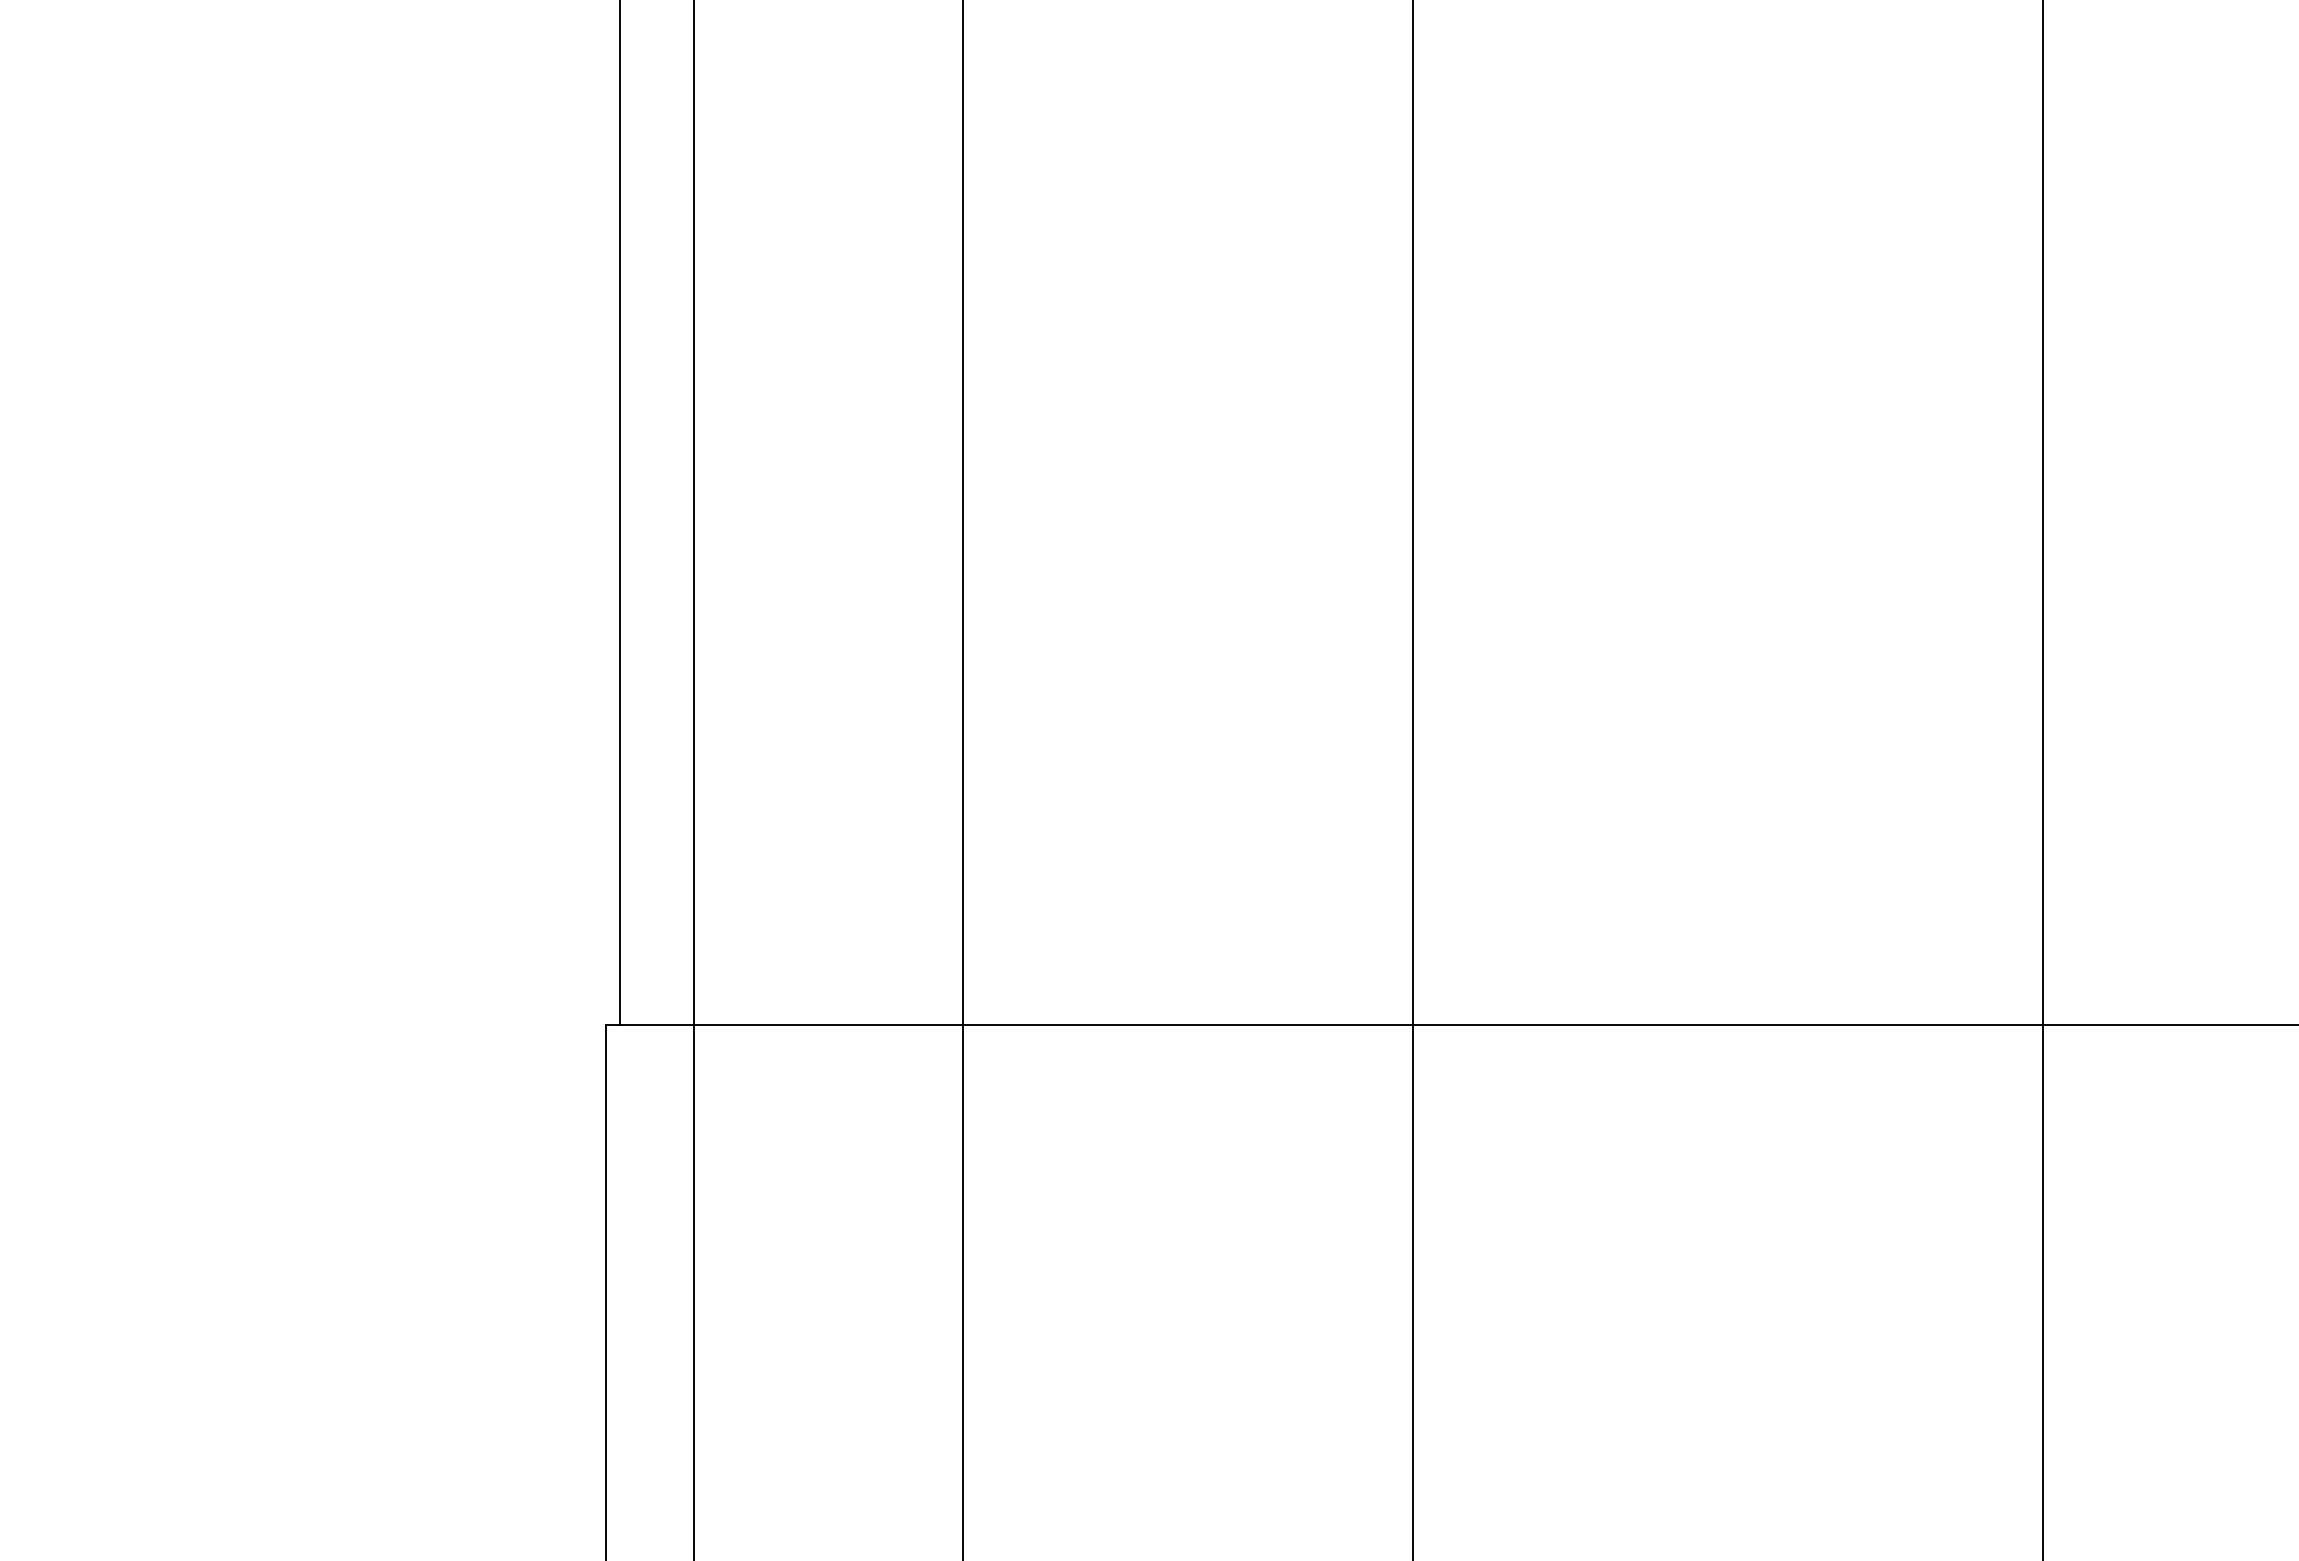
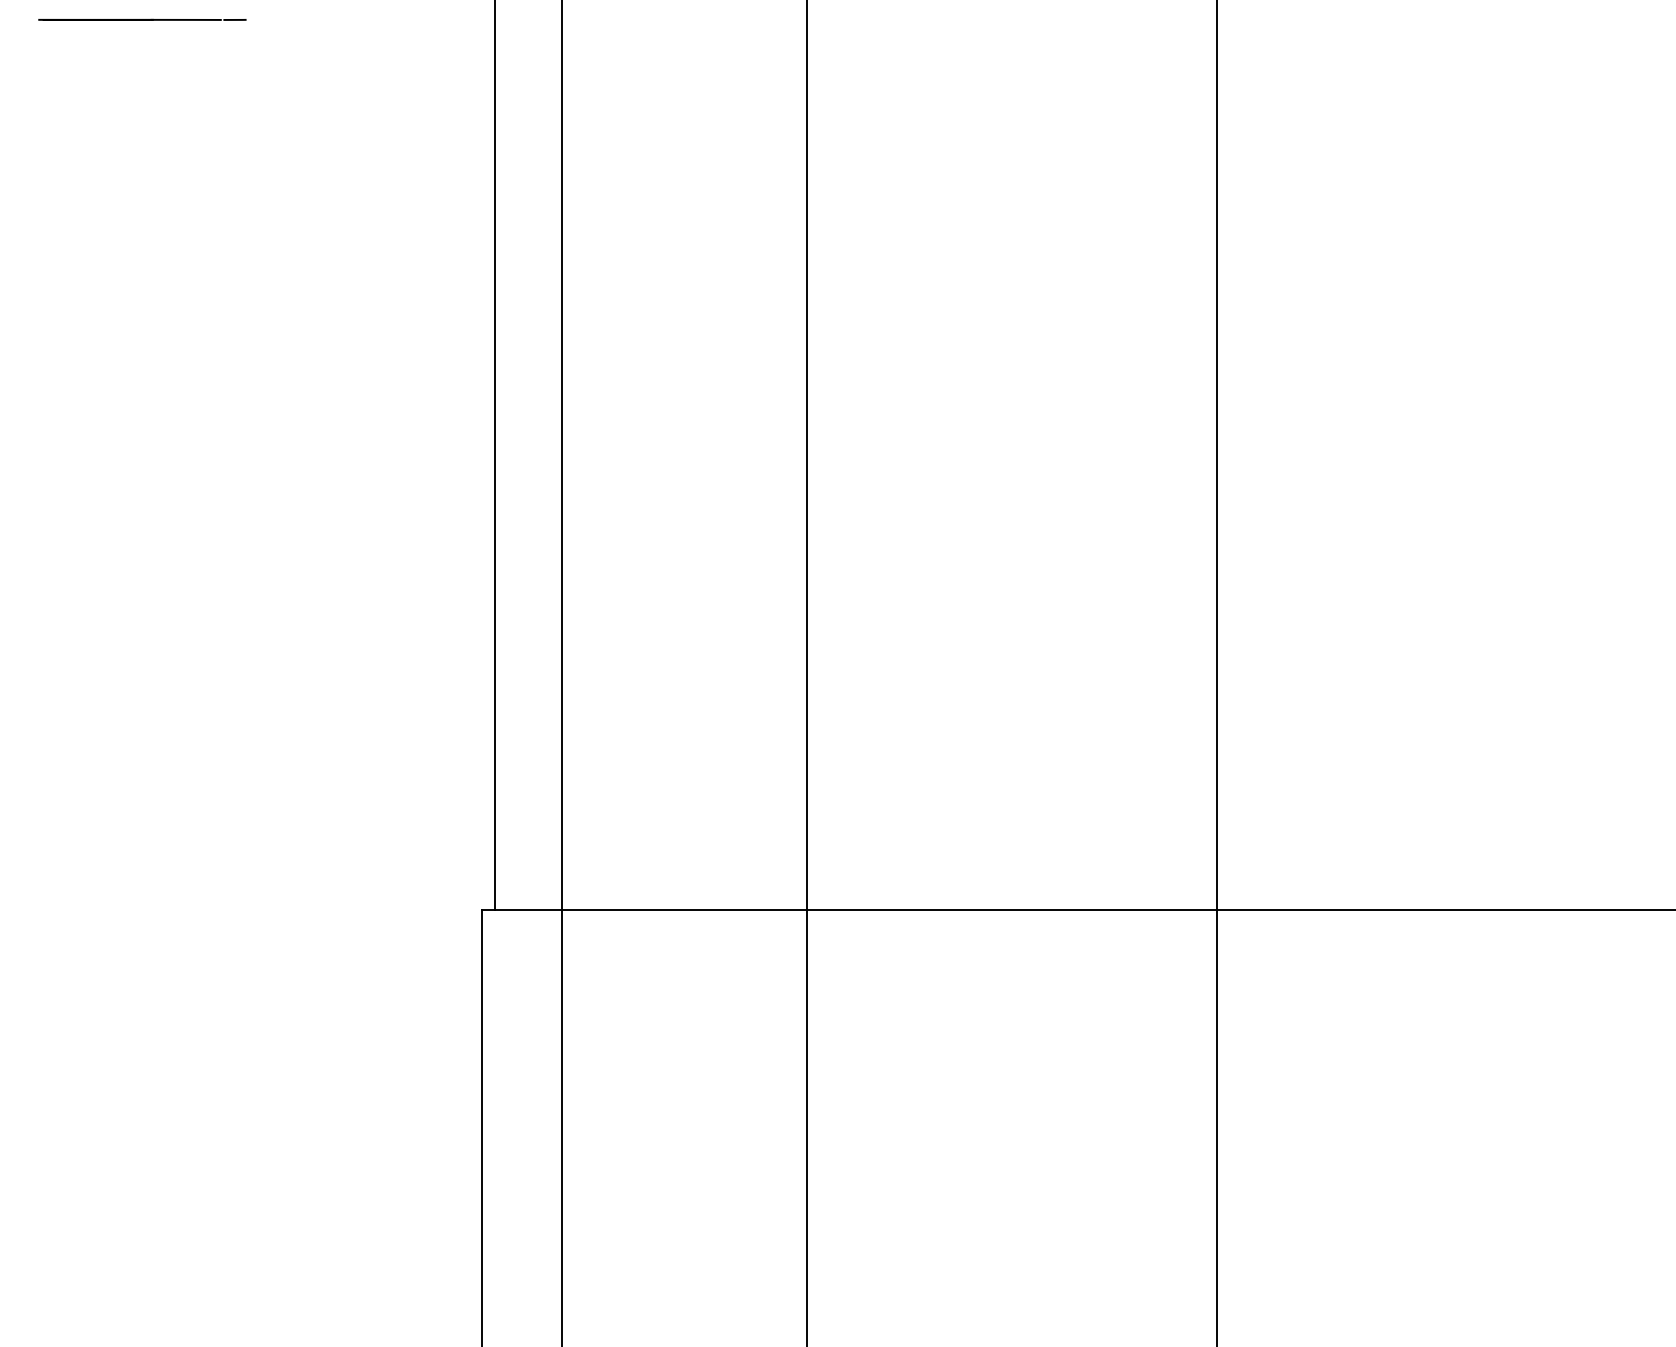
line: (232, 47) -> (142, 20), added

